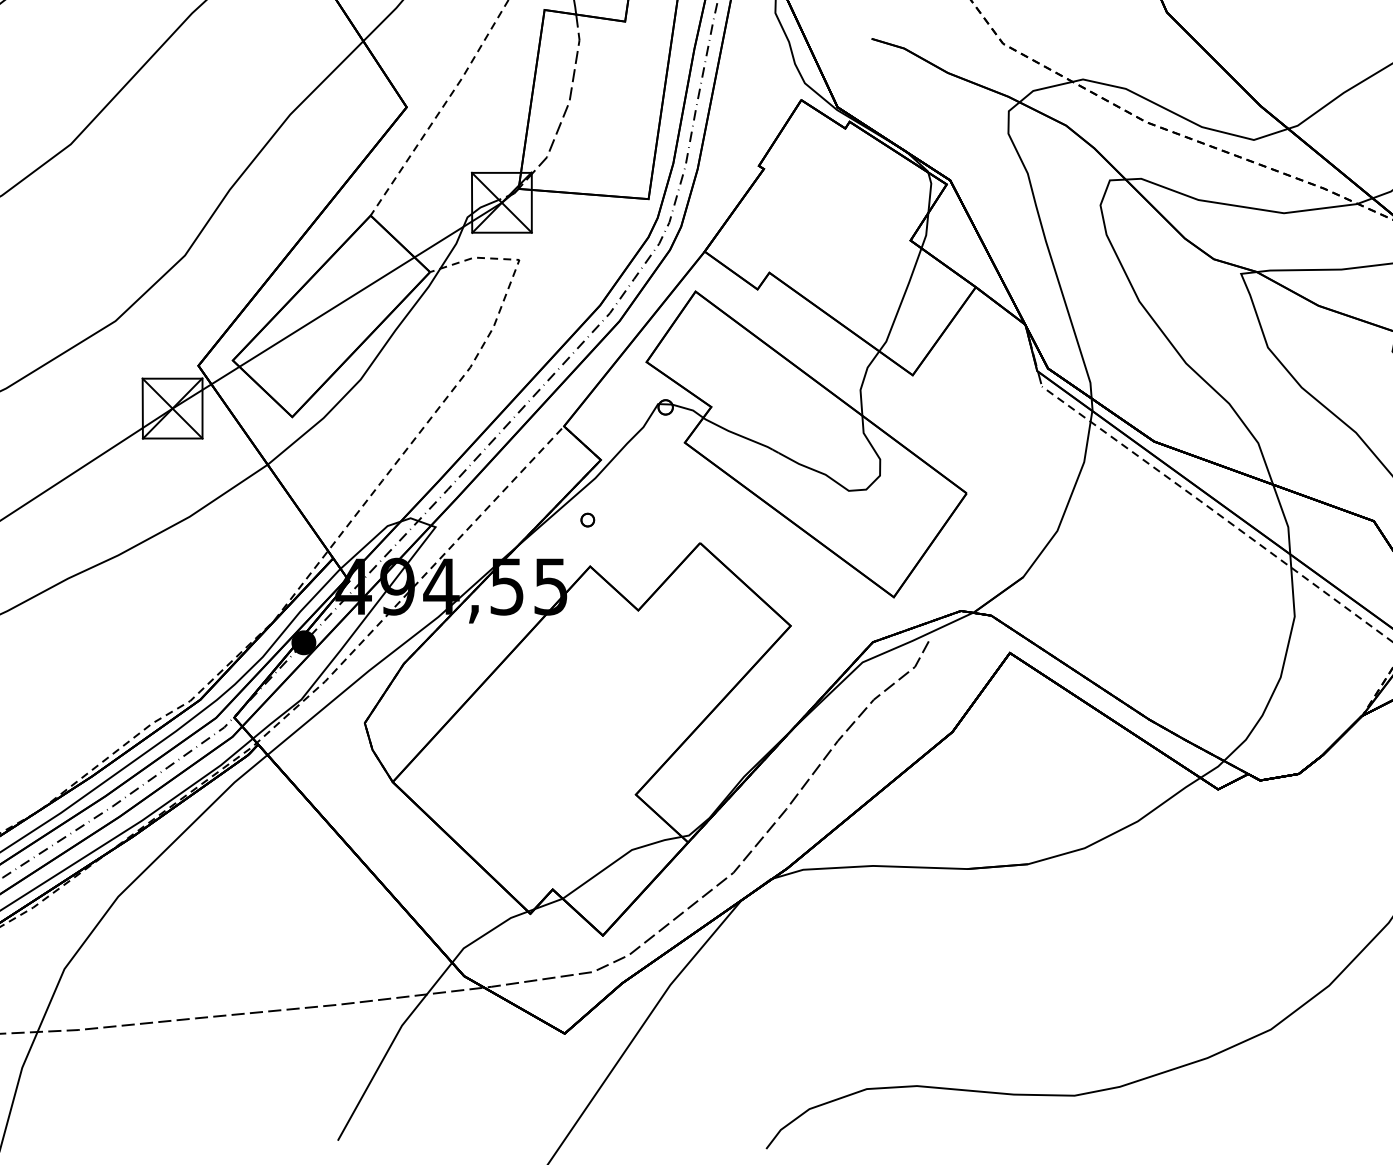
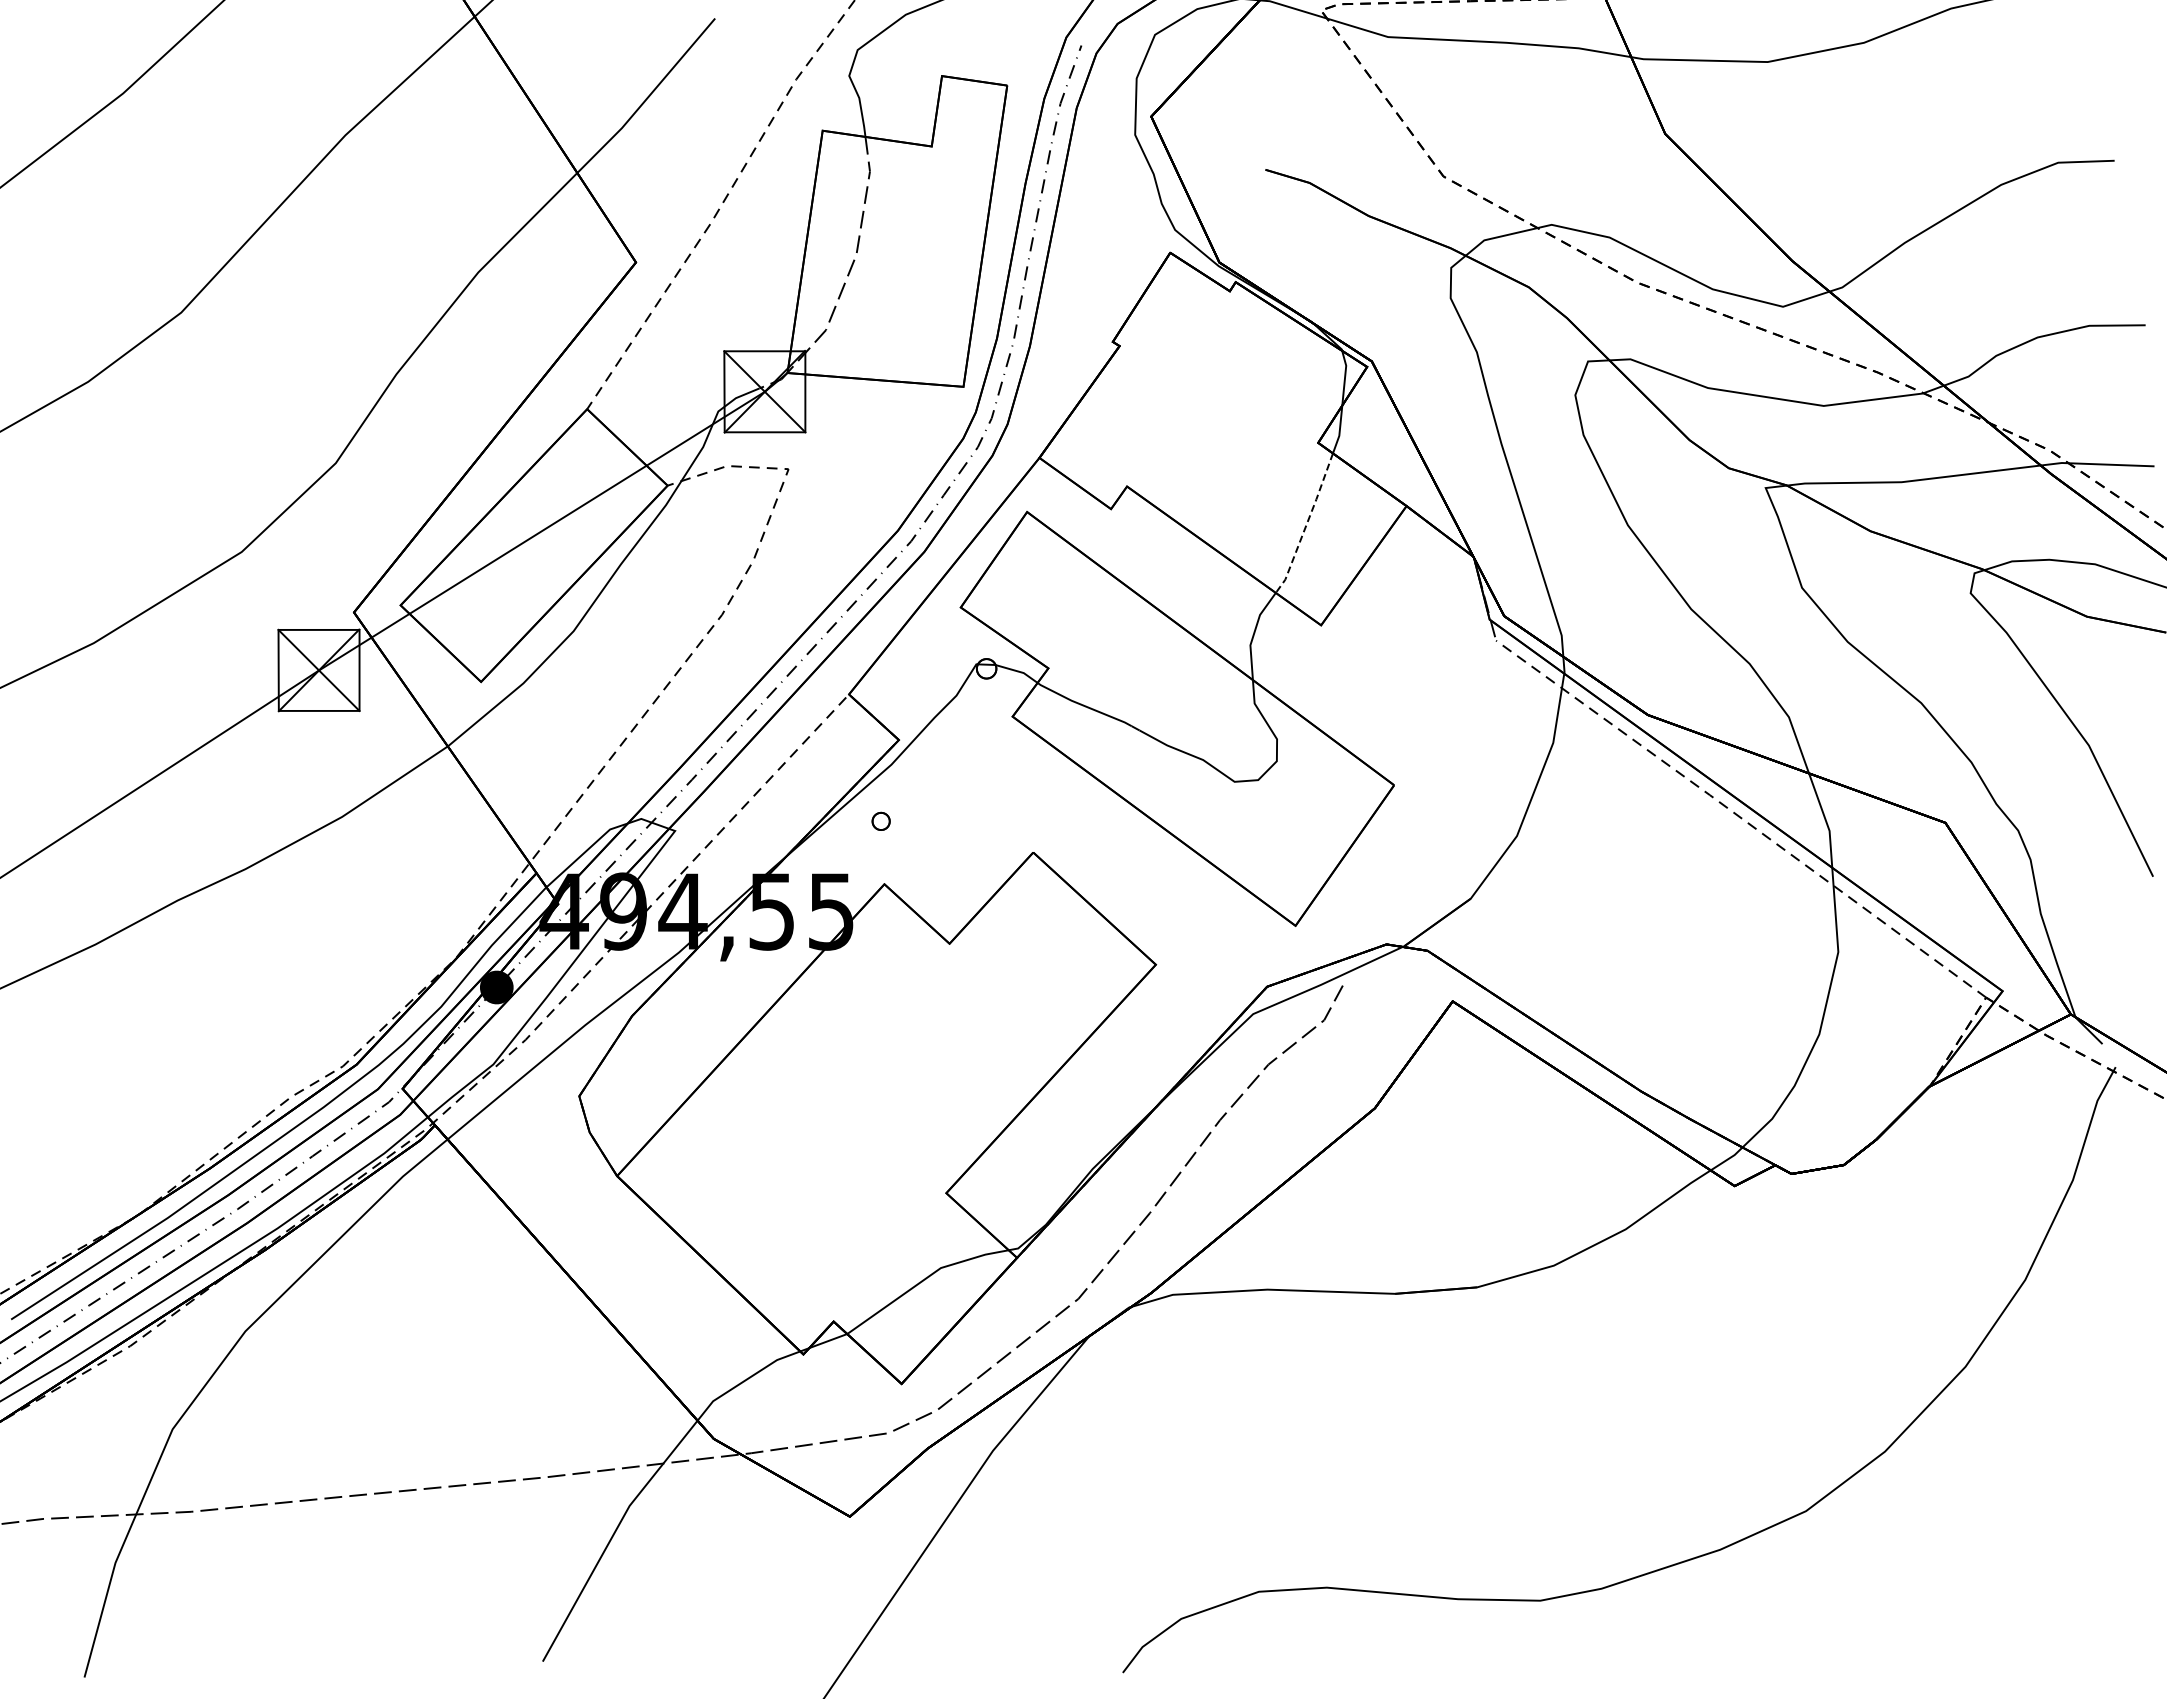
line: (901, 301) -> (1306, 525), solid -> dashed

